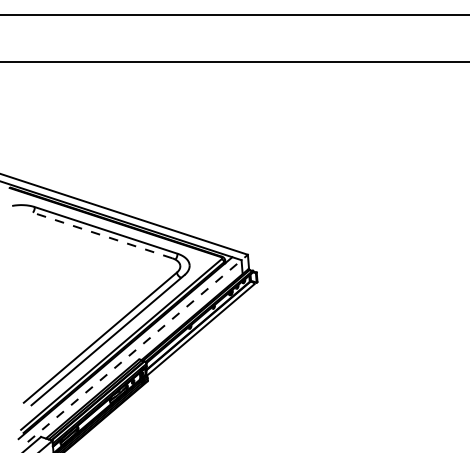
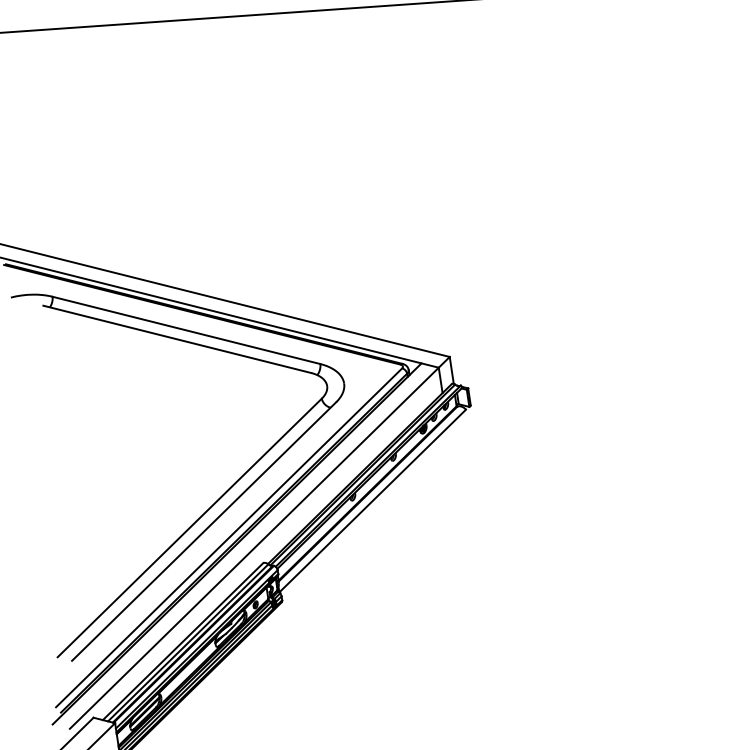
line: (100, 234) -> (176, 338), dashed -> solid
line: (137, 348) -> (259, 543), dashed -> solid

